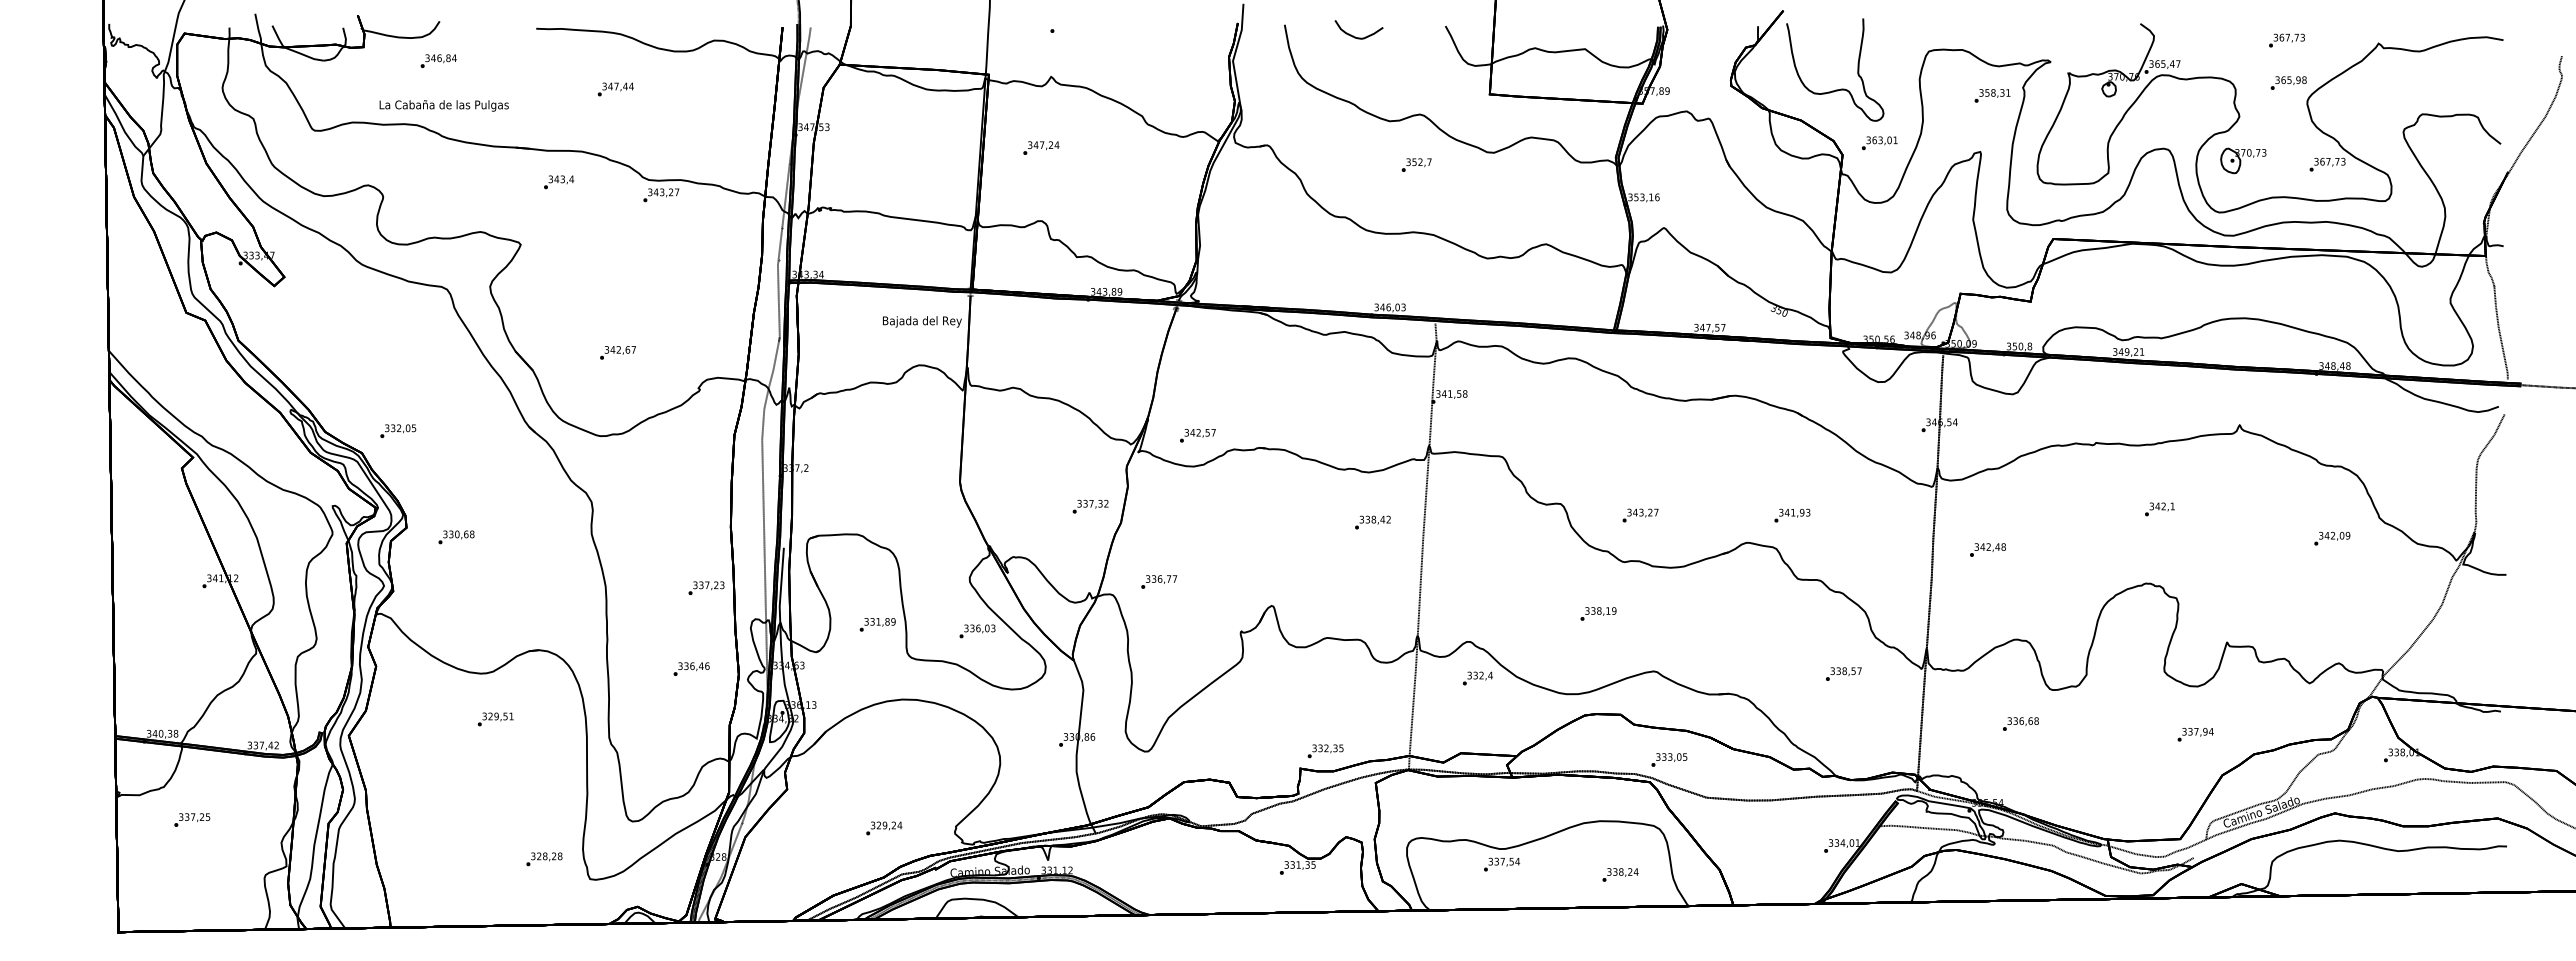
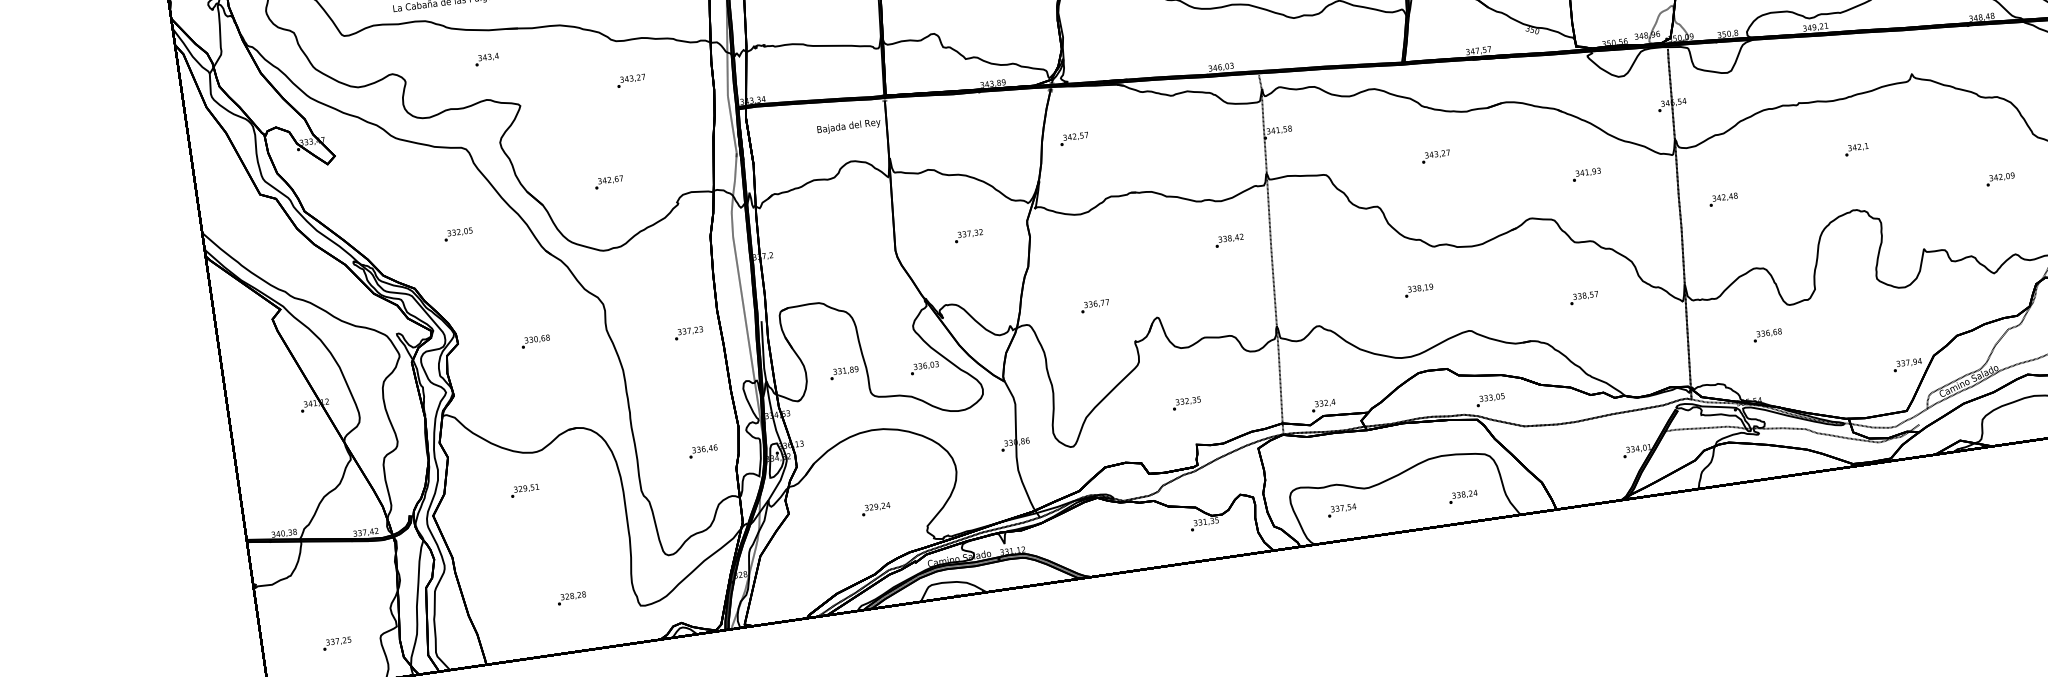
text: (559, 182) -> (487, 59), moved
text: (661, 195) -> (631, 81), moved
text: (398, 430) -> (458, 233), moved
text: (1197, 435) -> (1073, 138), moved
text: (1090, 506) -> (968, 235), moved
text: (1640, 515) -> (1435, 156), moved
text: (1792, 515) -> (1586, 174), moved
text: (456, 537) -> (535, 341), moved
text: (2332, 538) -> (2000, 179), moved
text: (1159, 581) -> (1095, 305), moved
text: (706, 588) -> (688, 333), moved
text: (691, 668) -> (703, 451), moved
text: (1843, 673) -> (1583, 297), moved
text: (1477, 678) -> (1323, 405), moved
text: (495, 719) -> (524, 490), moved
text: (2195, 734) -> (1907, 364), moved
text: (1325, 751) -> (1186, 403), moved
text: (192, 819) -> (337, 643), moved
text: (884, 828) -> (876, 509), moved
text: (544, 859) -> (571, 598), moved
text: (1502, 864) -> (1342, 510), moved

